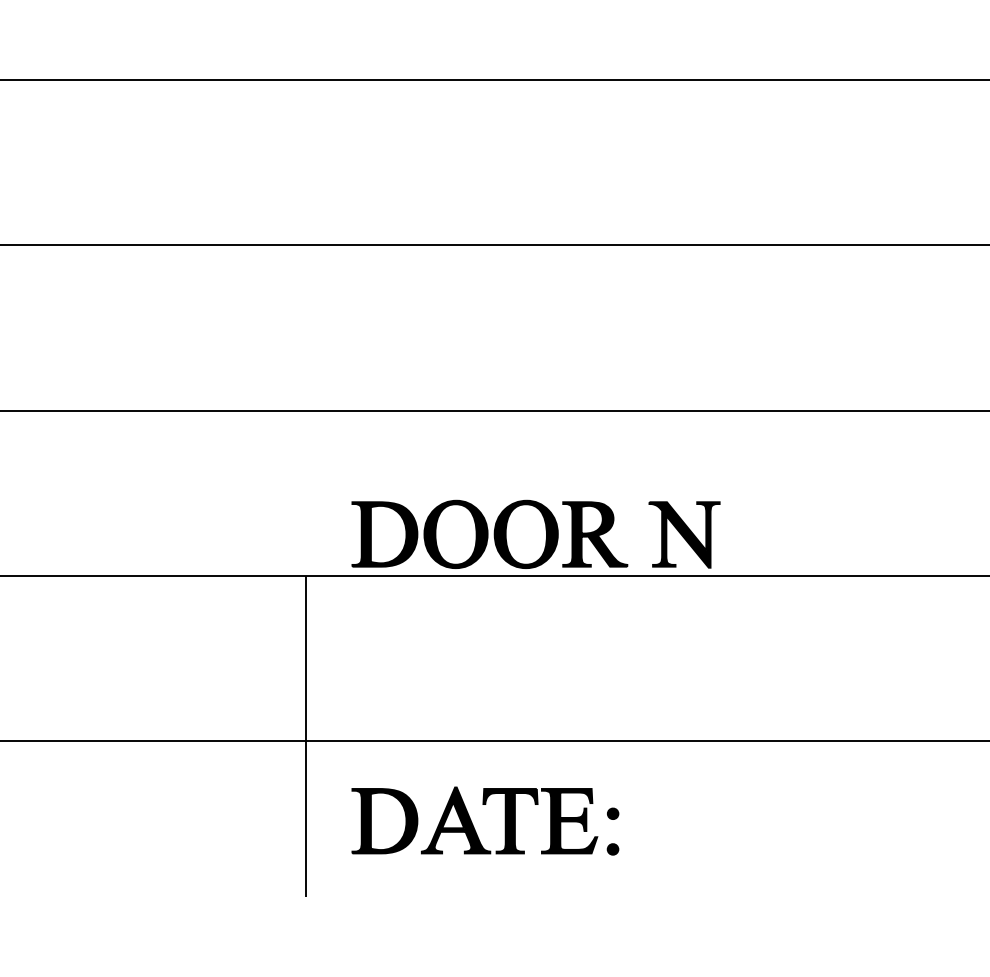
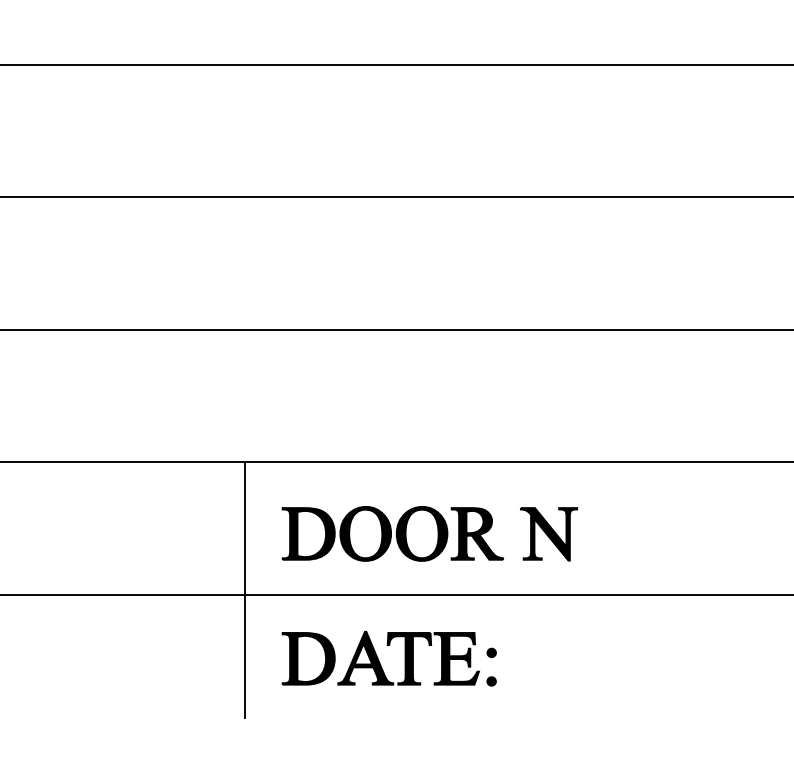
part: (535, 533) -> (429, 533), moved

